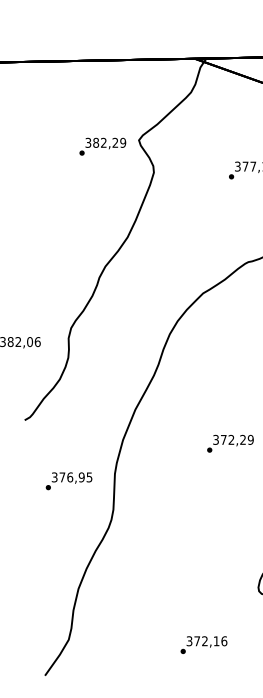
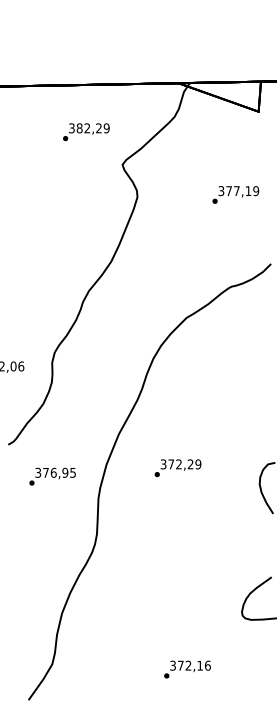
text: (102, 147) -> (86, 132), moved
text: (229, 444) -> (177, 468), moved
text: (68, 481) -> (52, 476), moved

